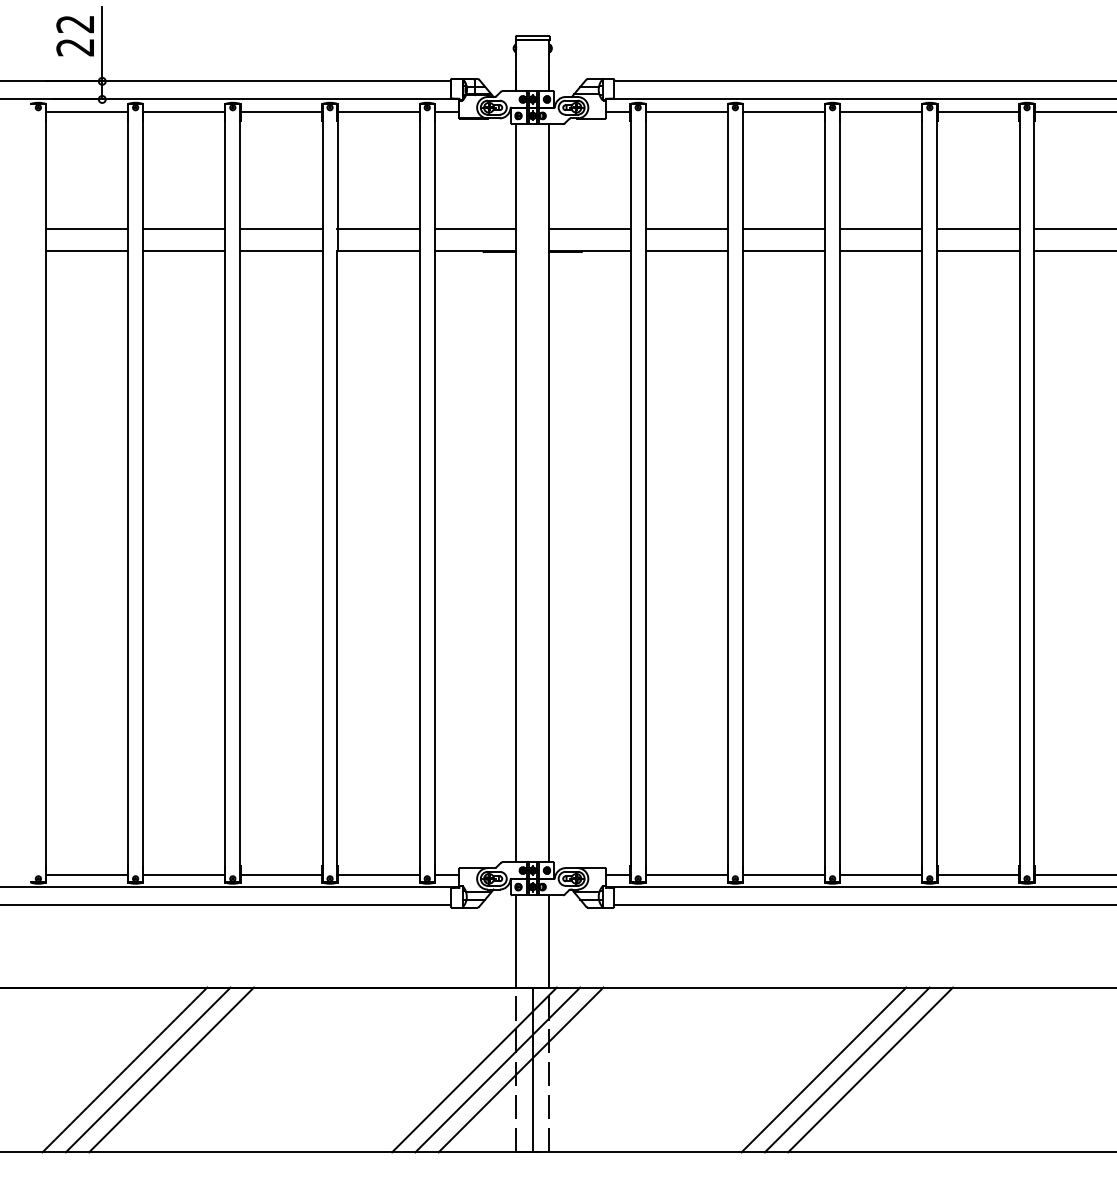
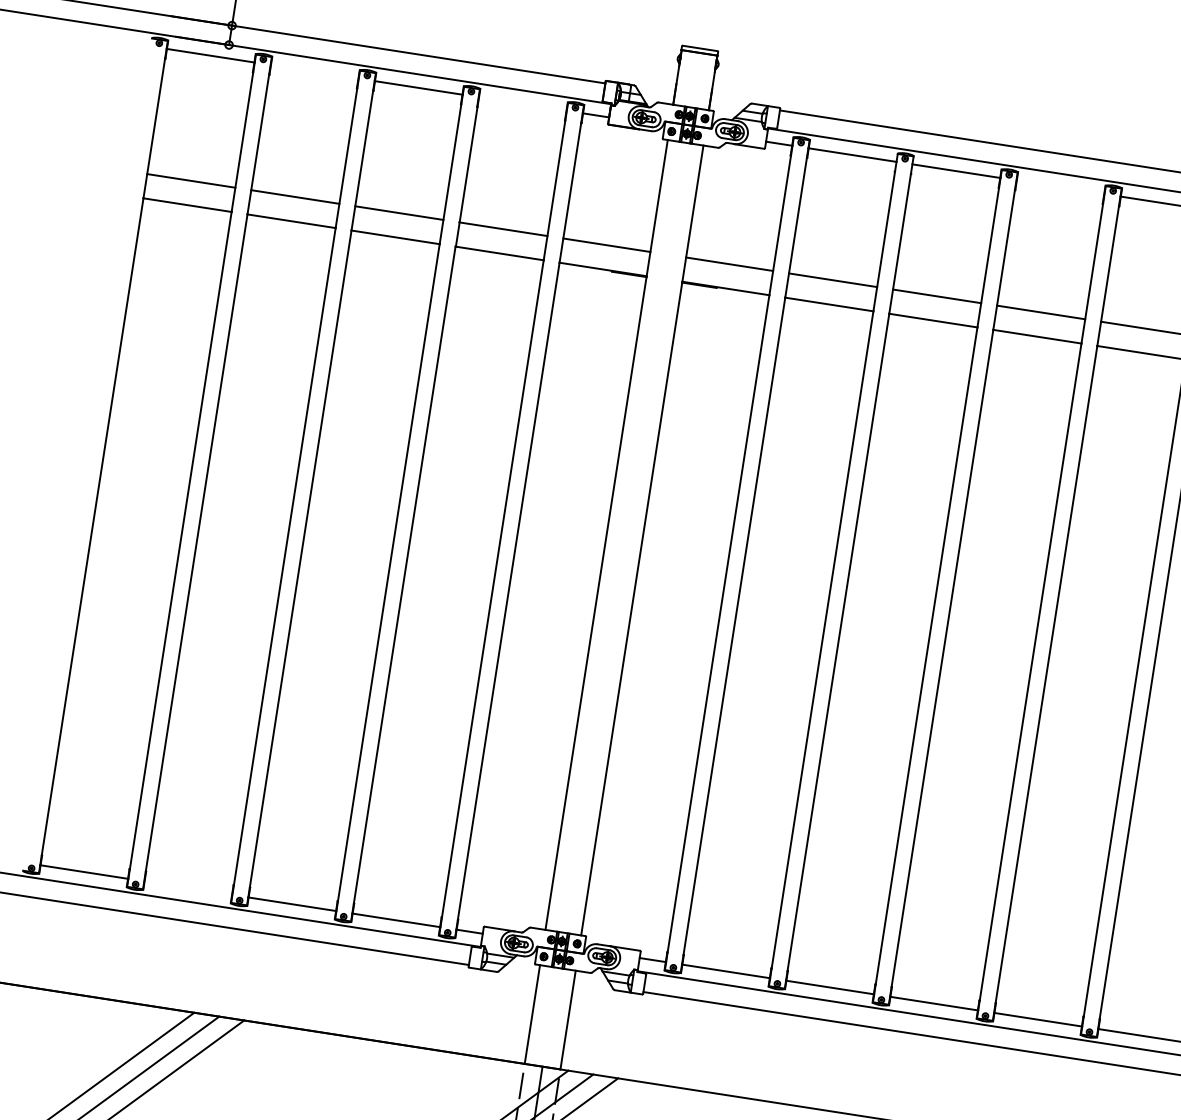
line: (184, 111) -> (315, 71), removed
line: (378, 111) -> (522, 103), removed
line: (881, 111) -> (1060, 186), removed
line: (184, 874) -> (188, 887), removed

